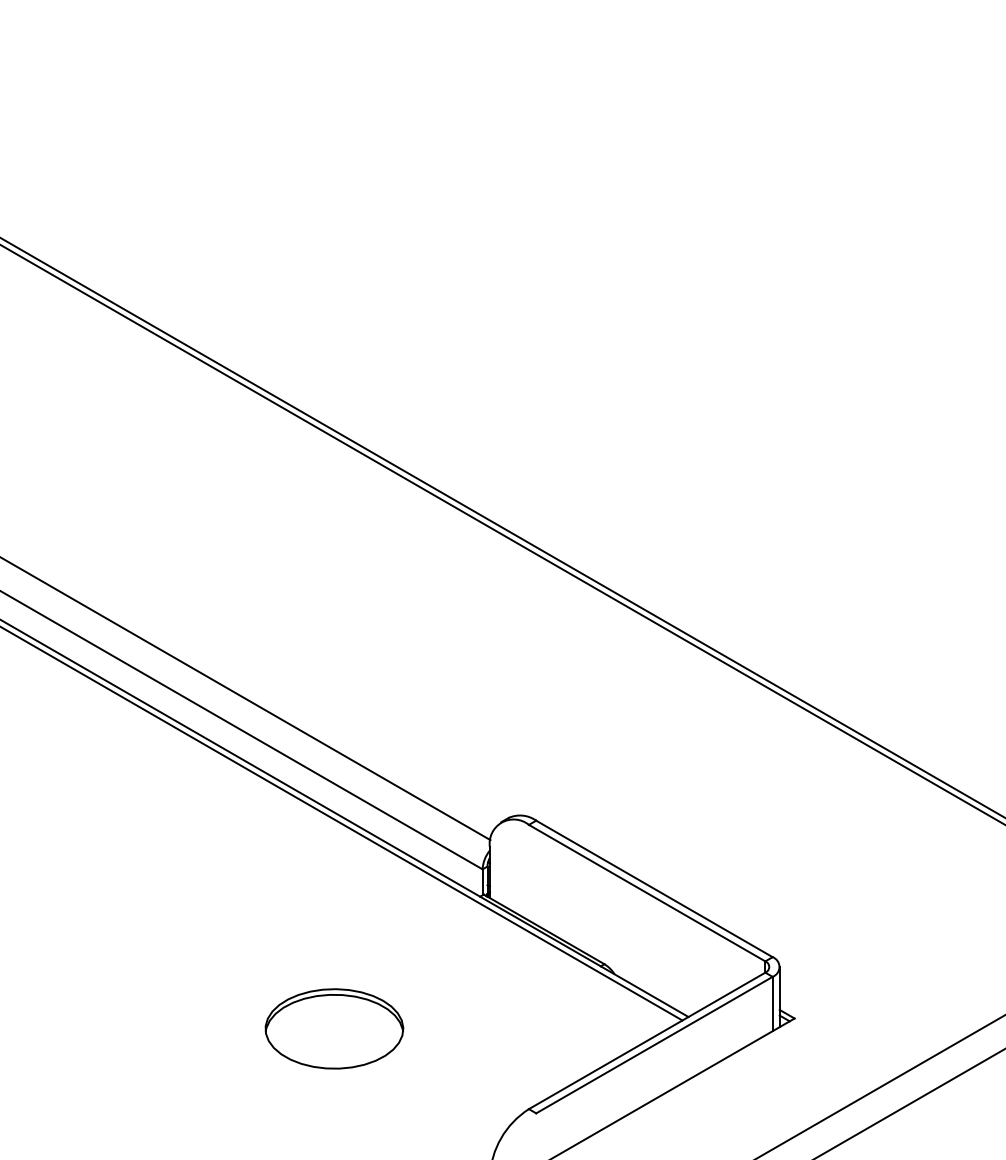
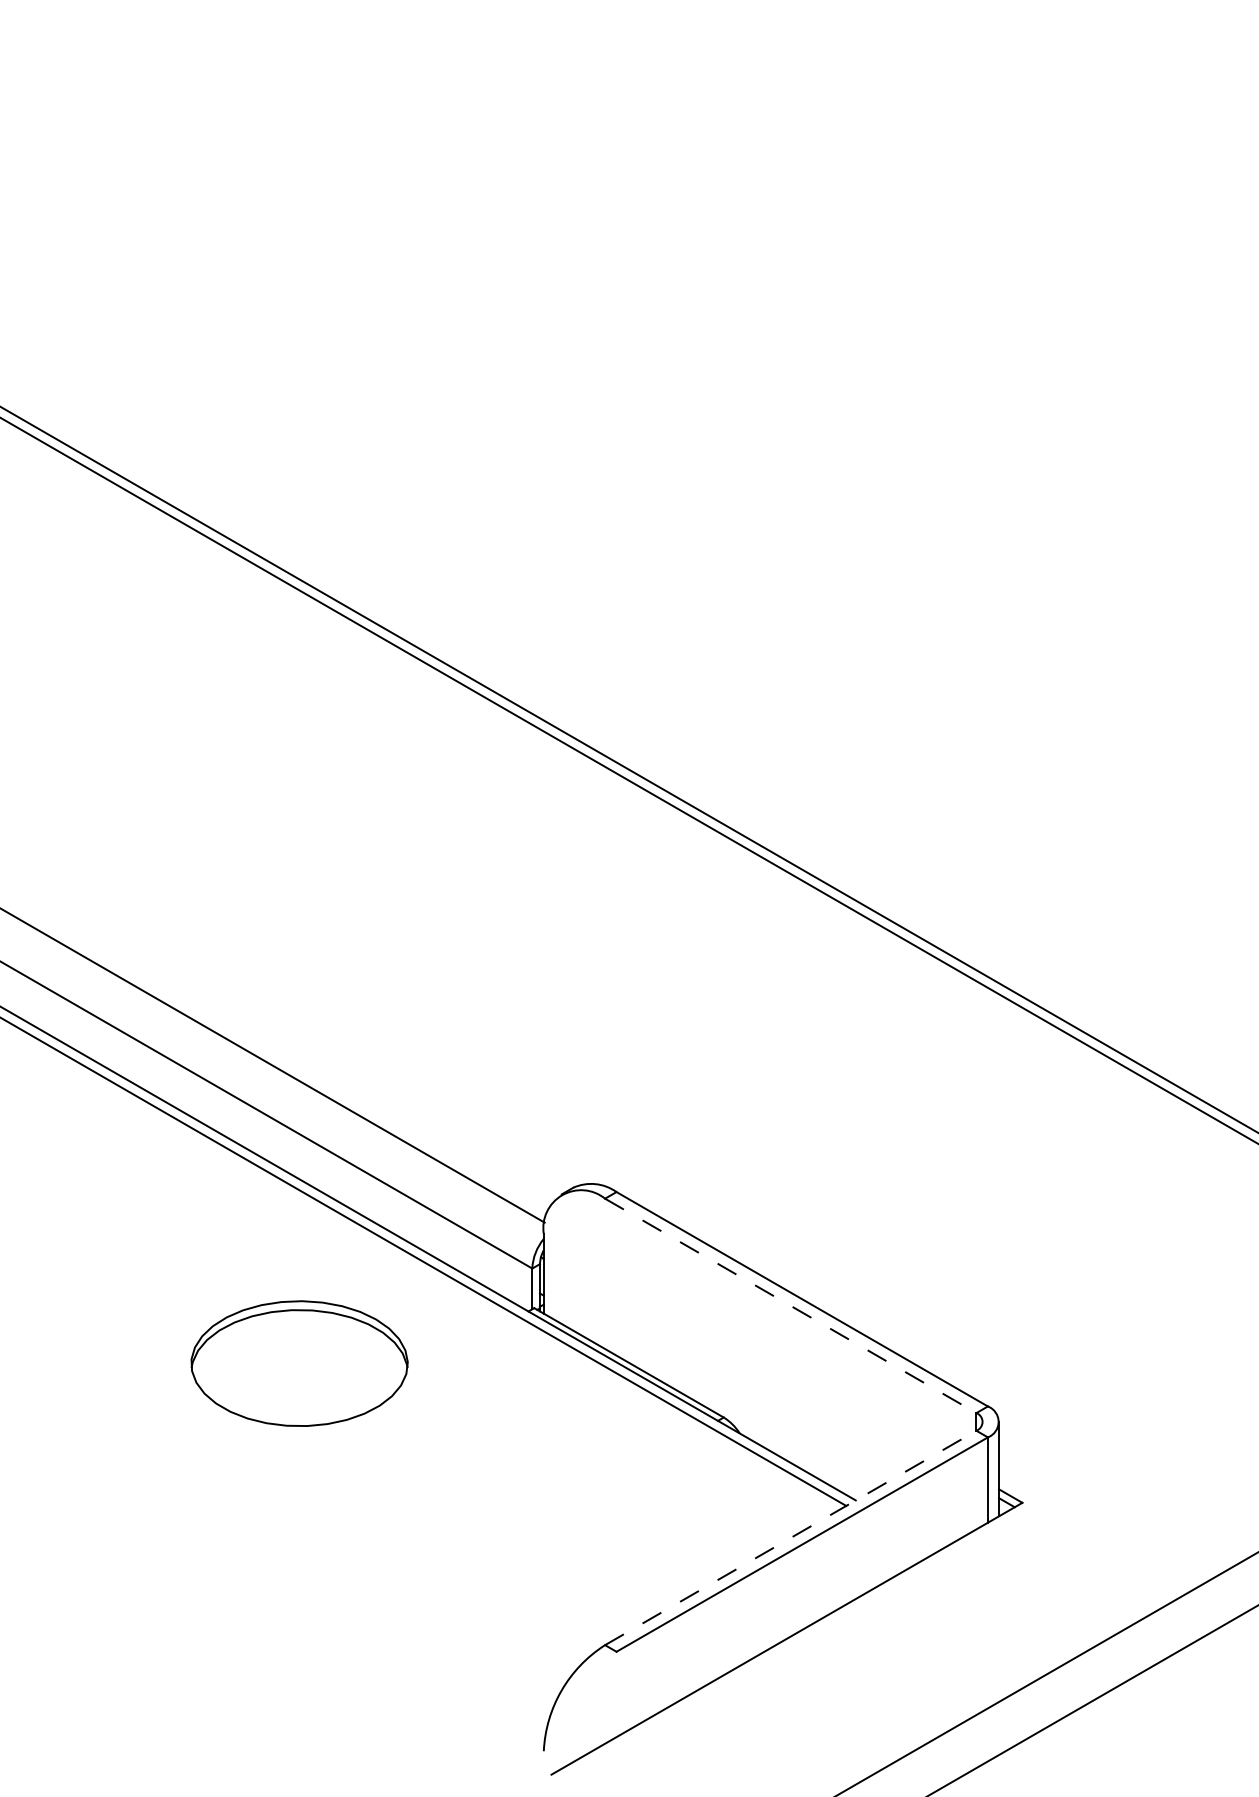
line: (647, 893) -> (791, 1306), solid -> dashed
part: (334, 1028) -> (299, 1362), moved
line: (647, 1040) -> (791, 1537), solid -> dashed

